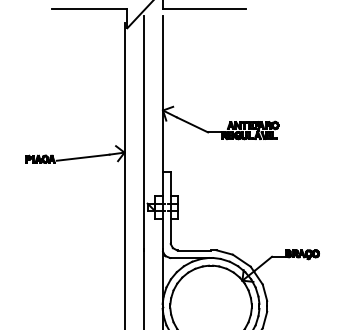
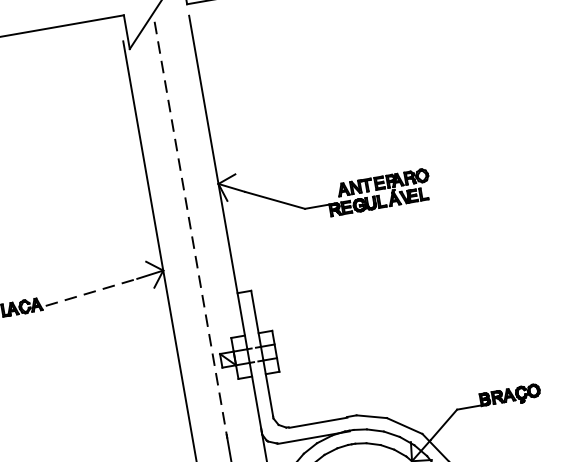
line: (143, 133) -> (190, 230), solid -> dashed
line: (83, 157) -> (91, 291), solid -> dashed

